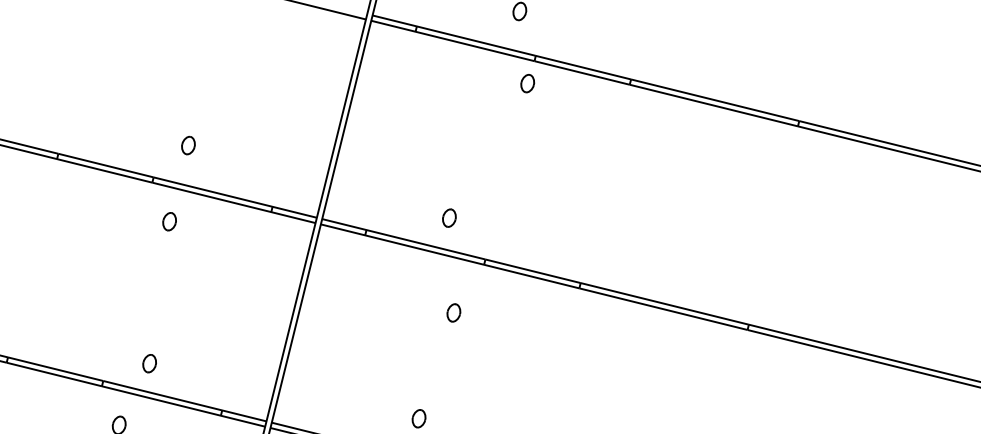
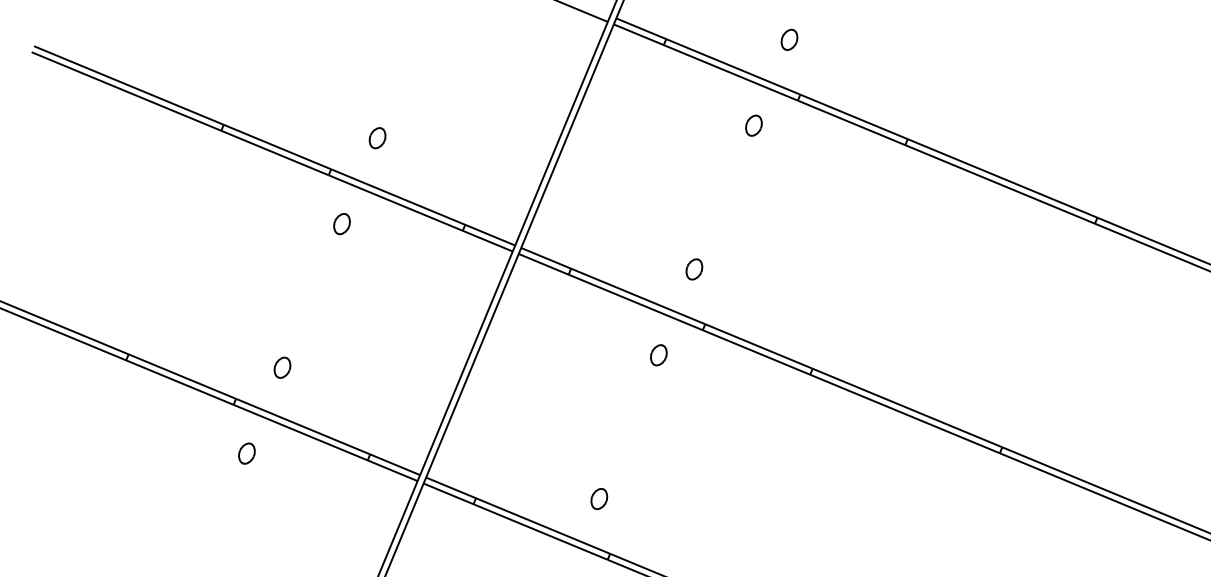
part: (527, 83) -> (753, 125), moved
part: (449, 218) -> (694, 269), moved
part: (453, 313) -> (658, 355), moved
part: (149, 363) -> (282, 367), moved

